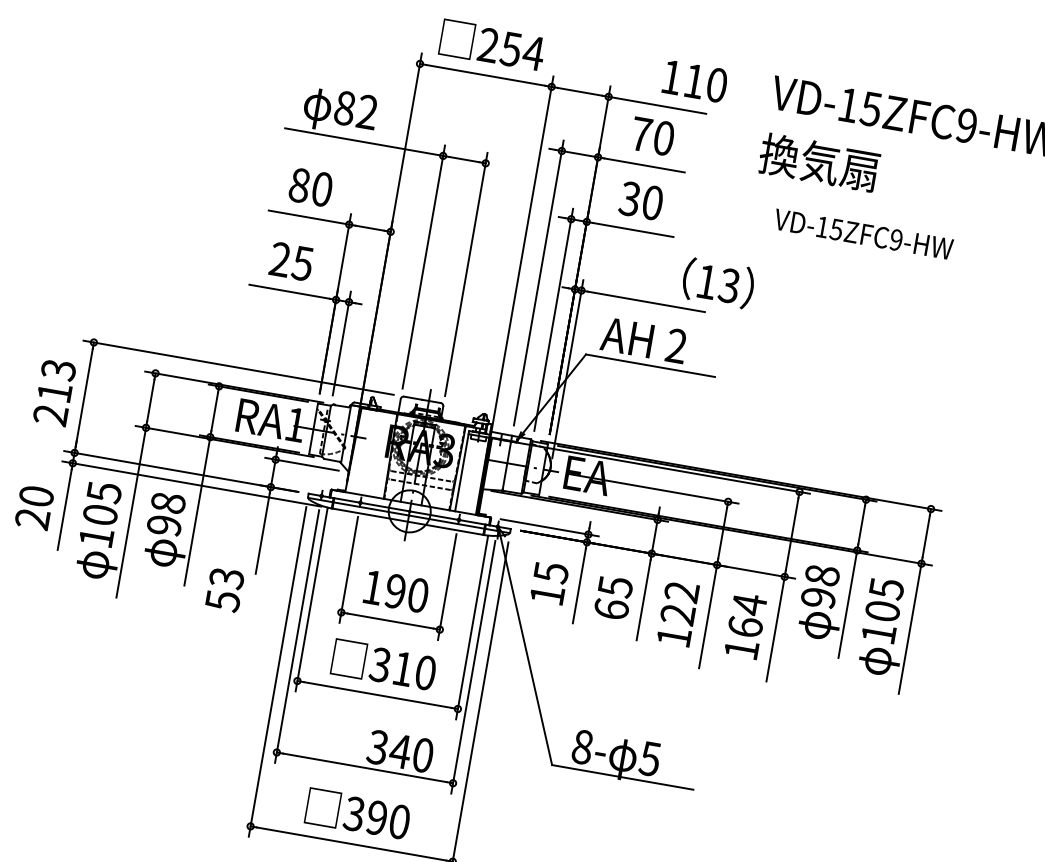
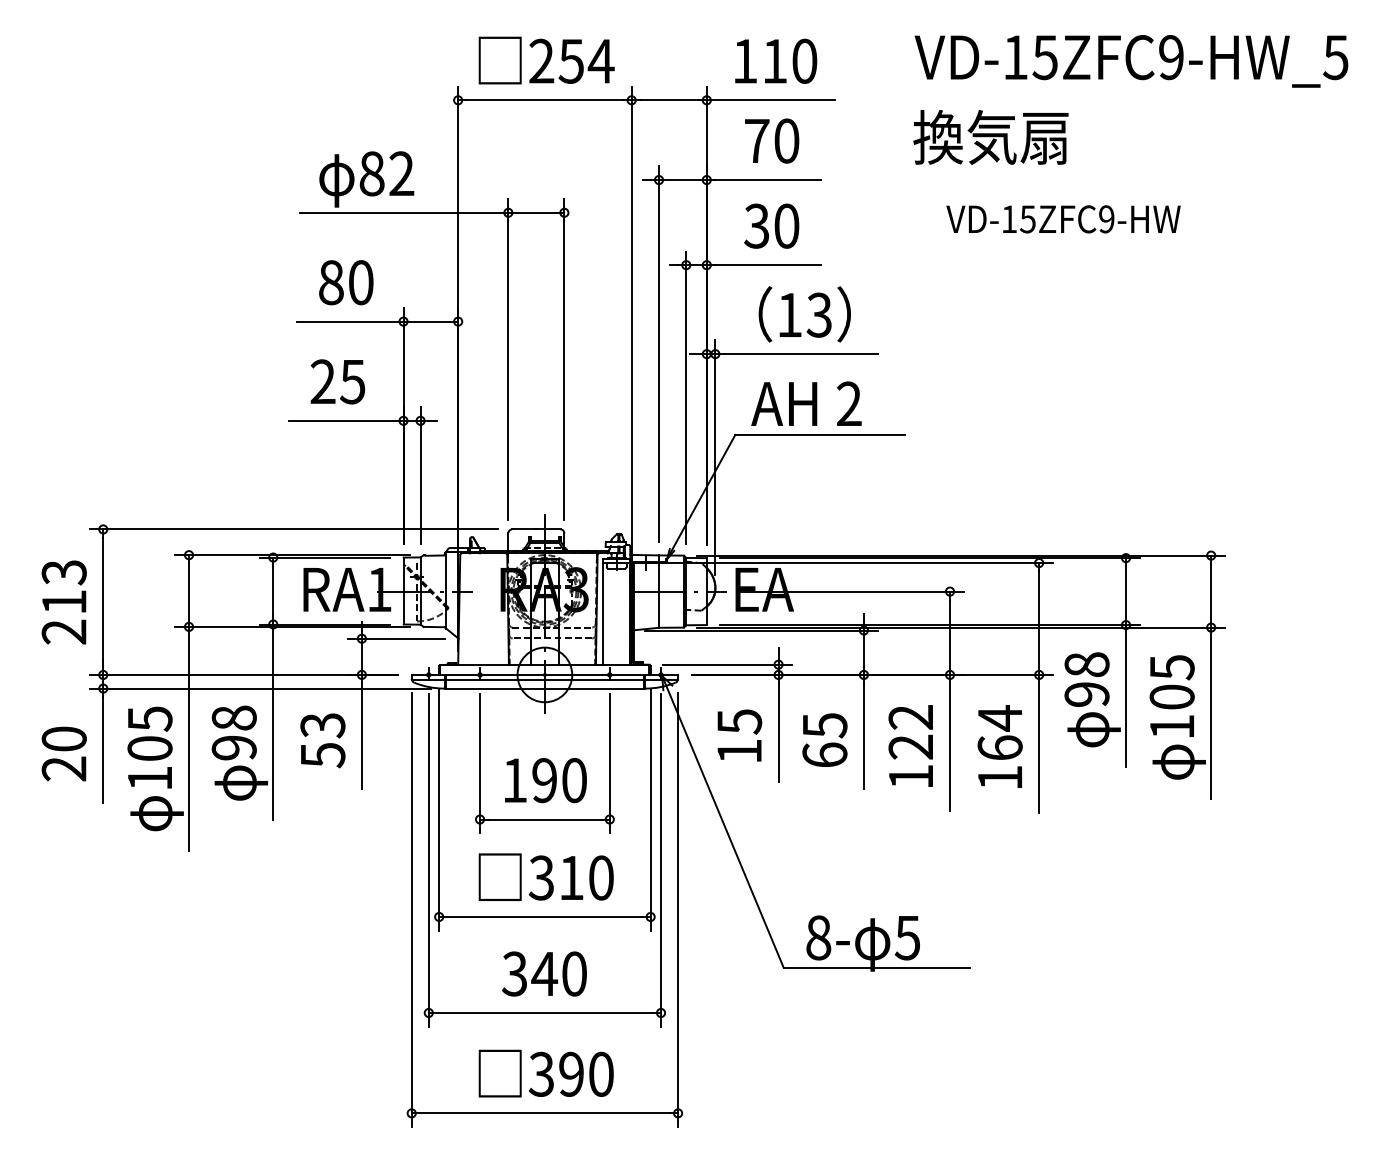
text: (695, 80) -> (776, 60), moved
text: (718, 283) -> (804, 314), moved
text: (224, 589) -> (322, 740), moved
text: (400, 751) -> (544, 973), moved

